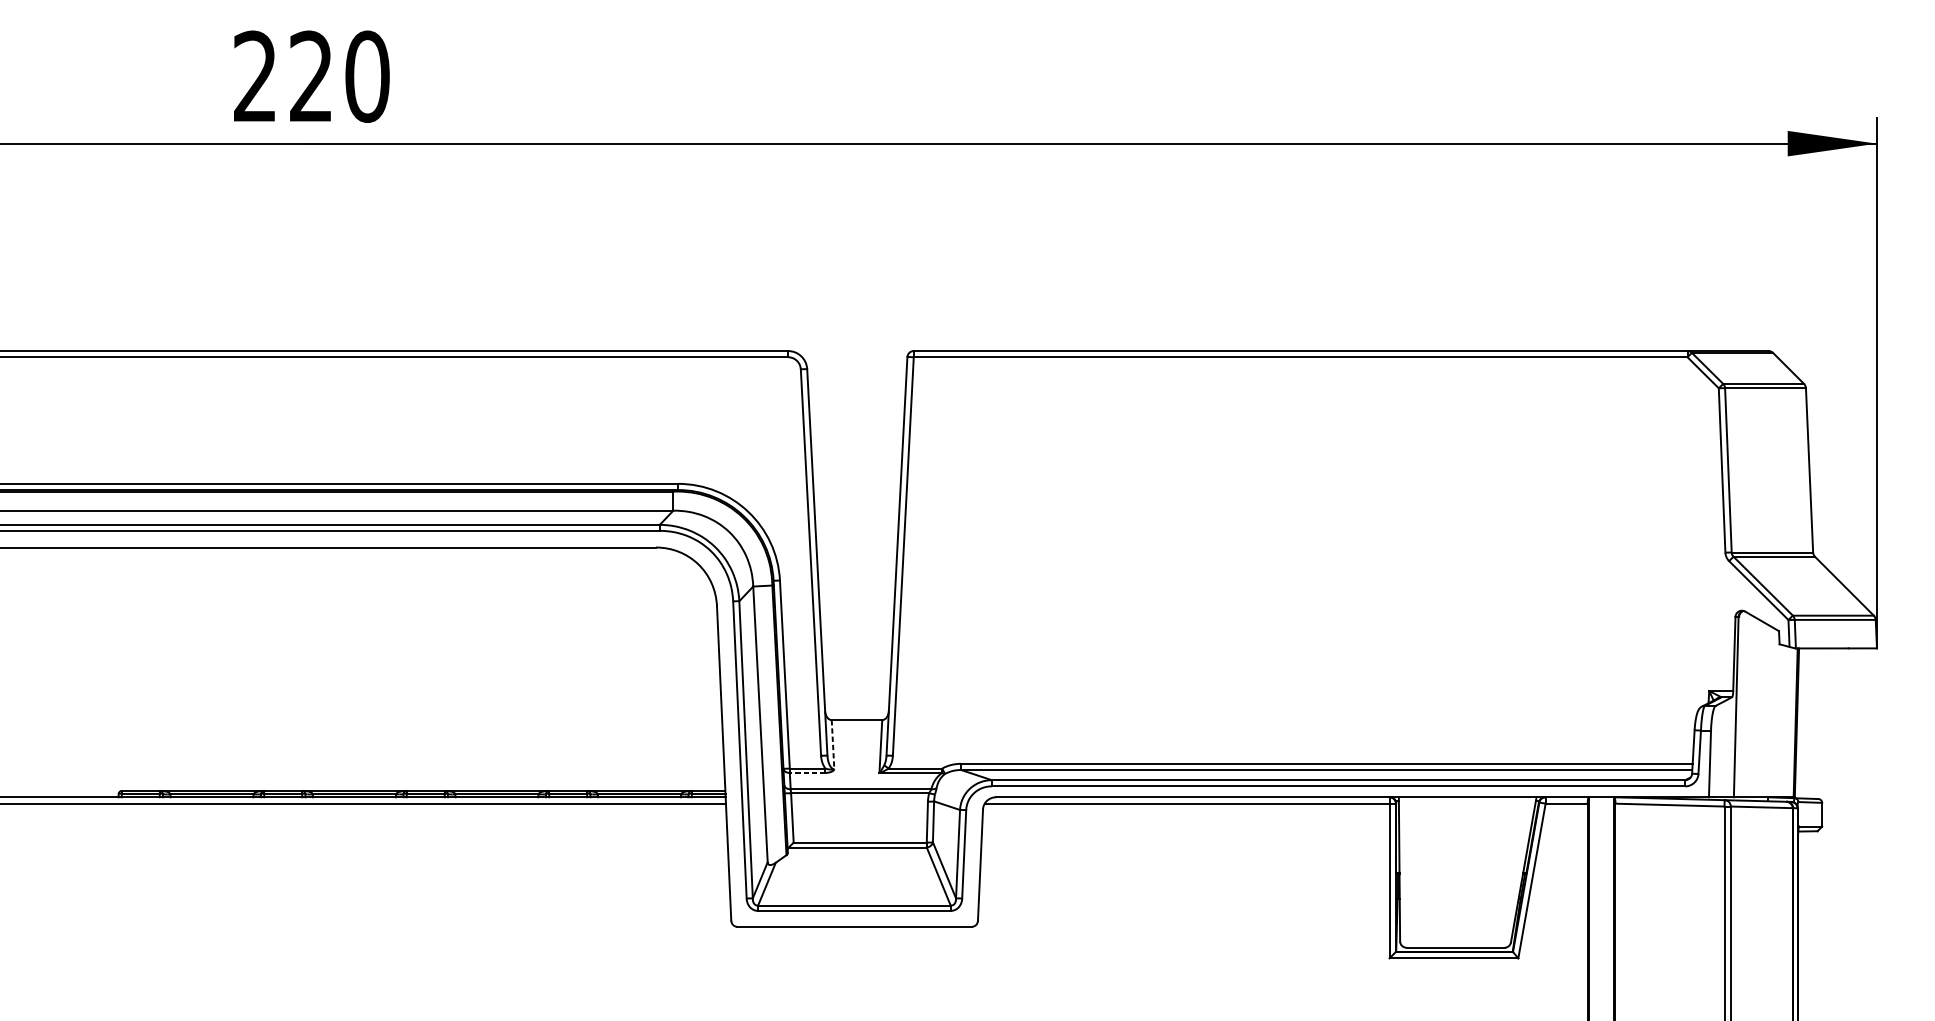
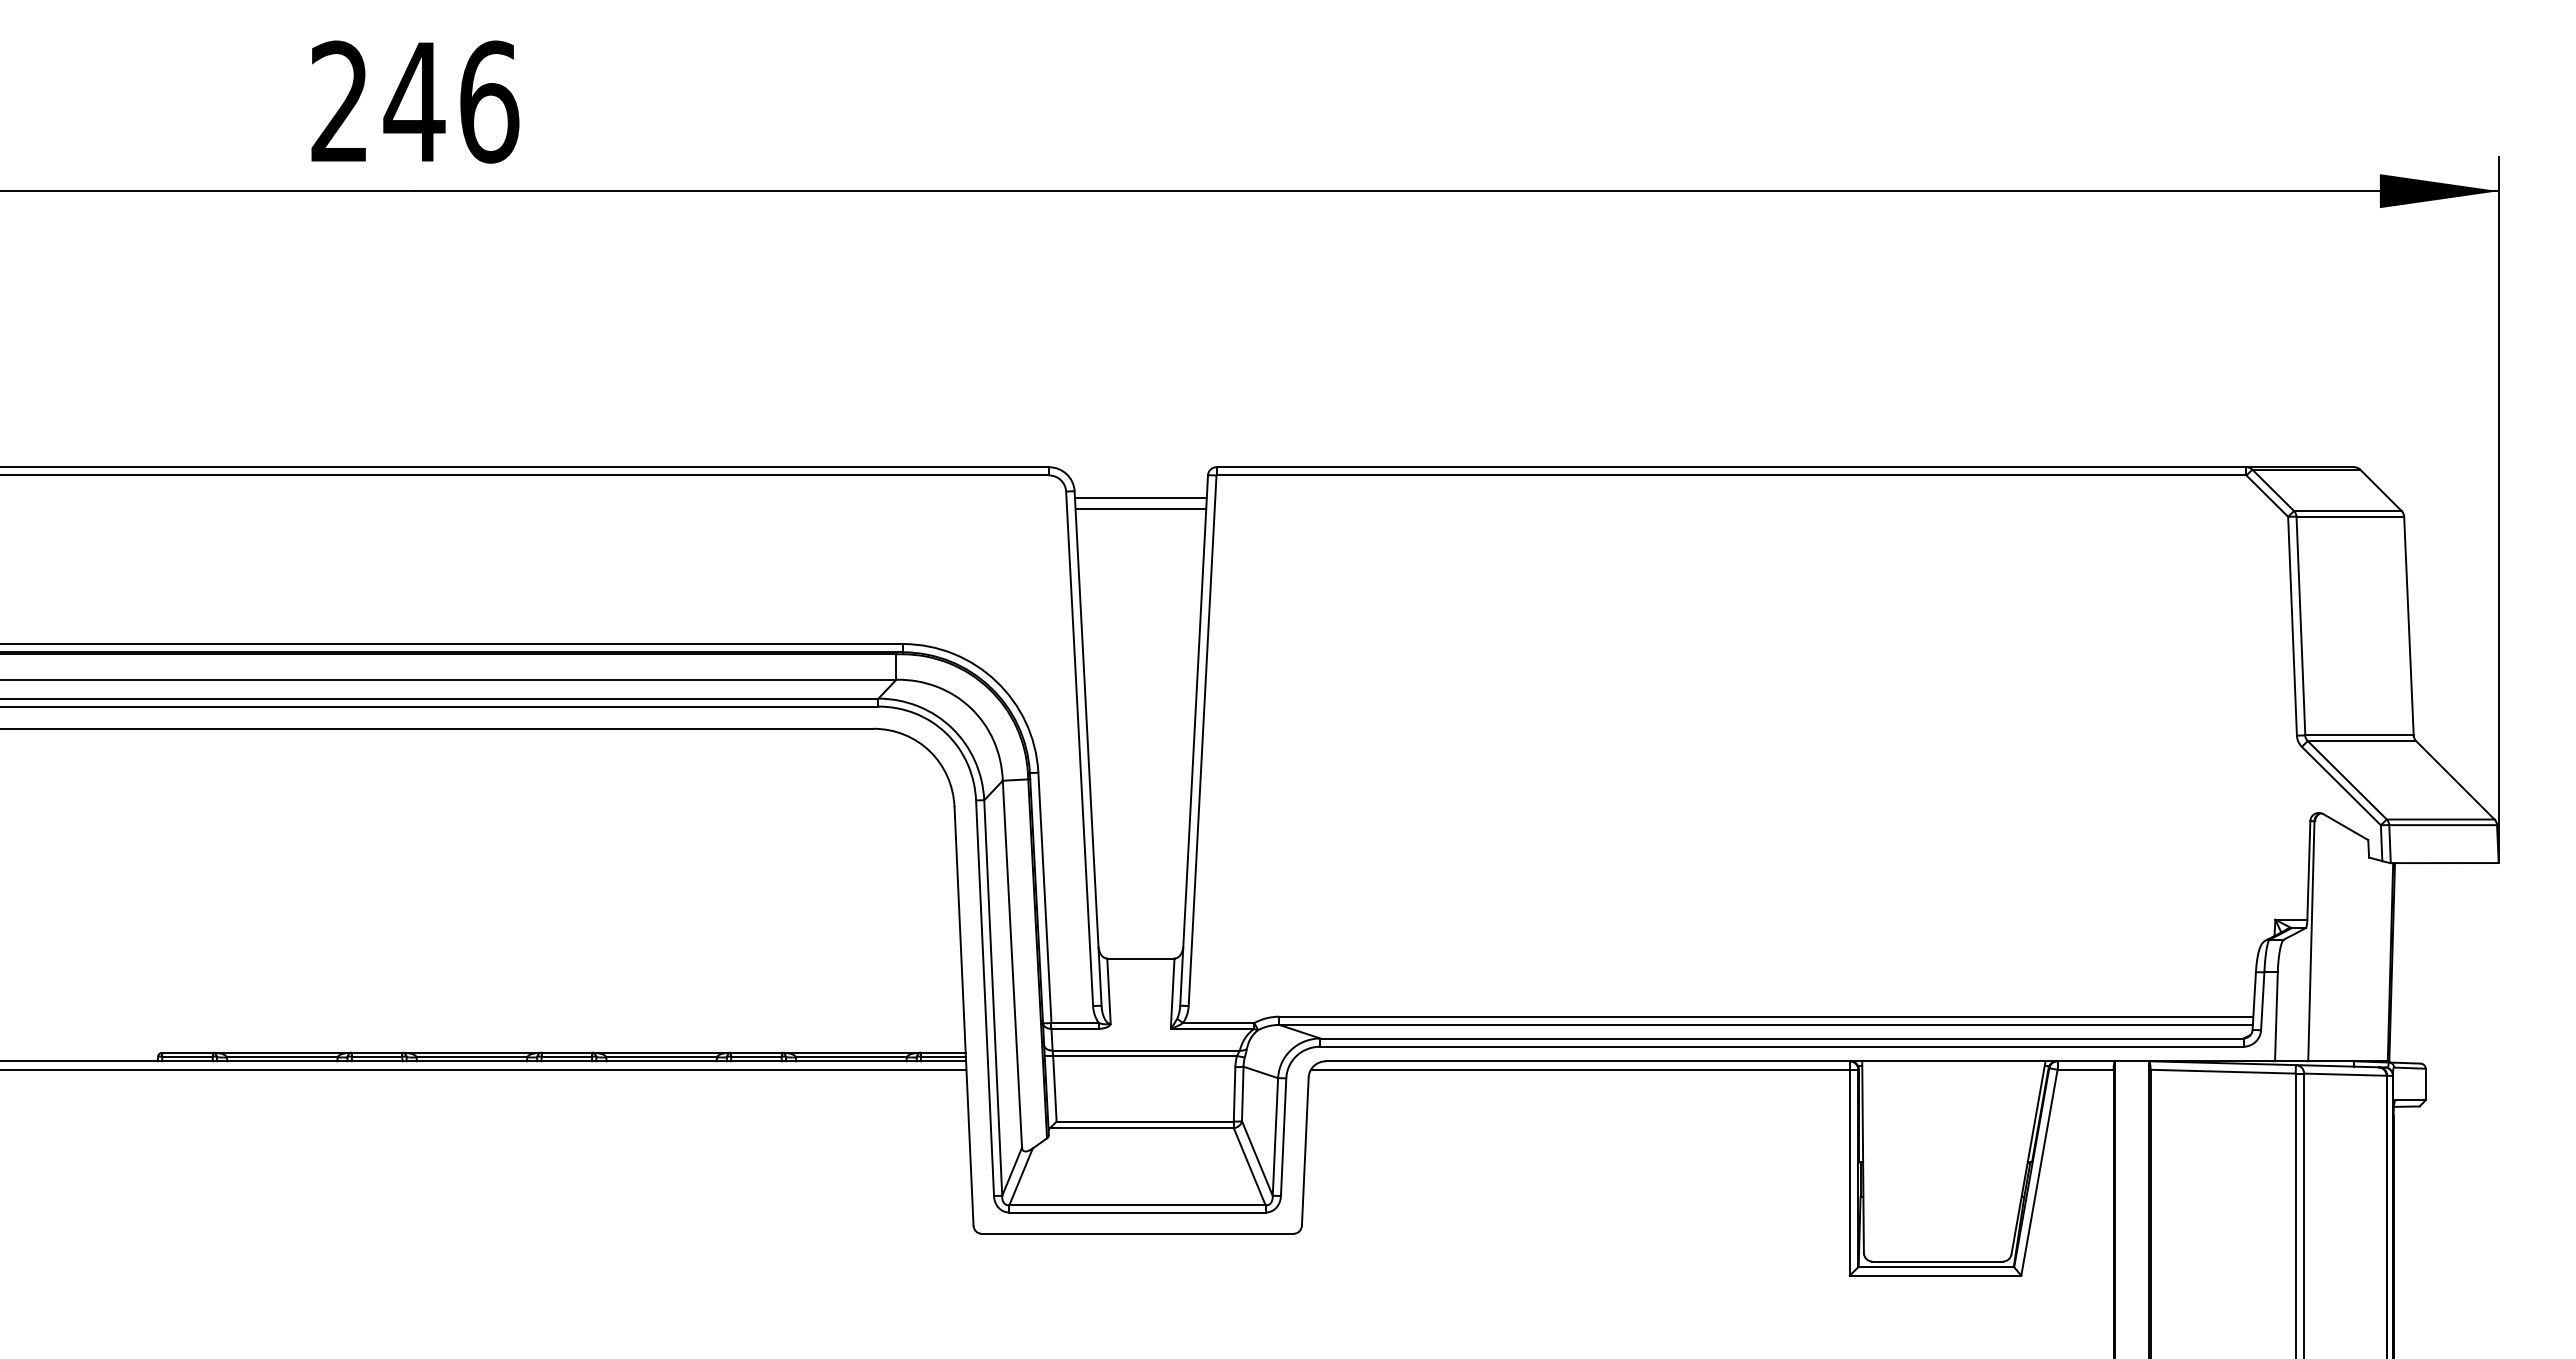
text: (339, 76) -> (451, 101), 220 -> 246
line: (856, 373) -> (1140, 497), added
line: (856, 382) -> (1140, 508), added
line: (833, 744) -> (1109, 991), dashed -> solid
line: (807, 772) -> (1075, 1028), dashed -> solid

